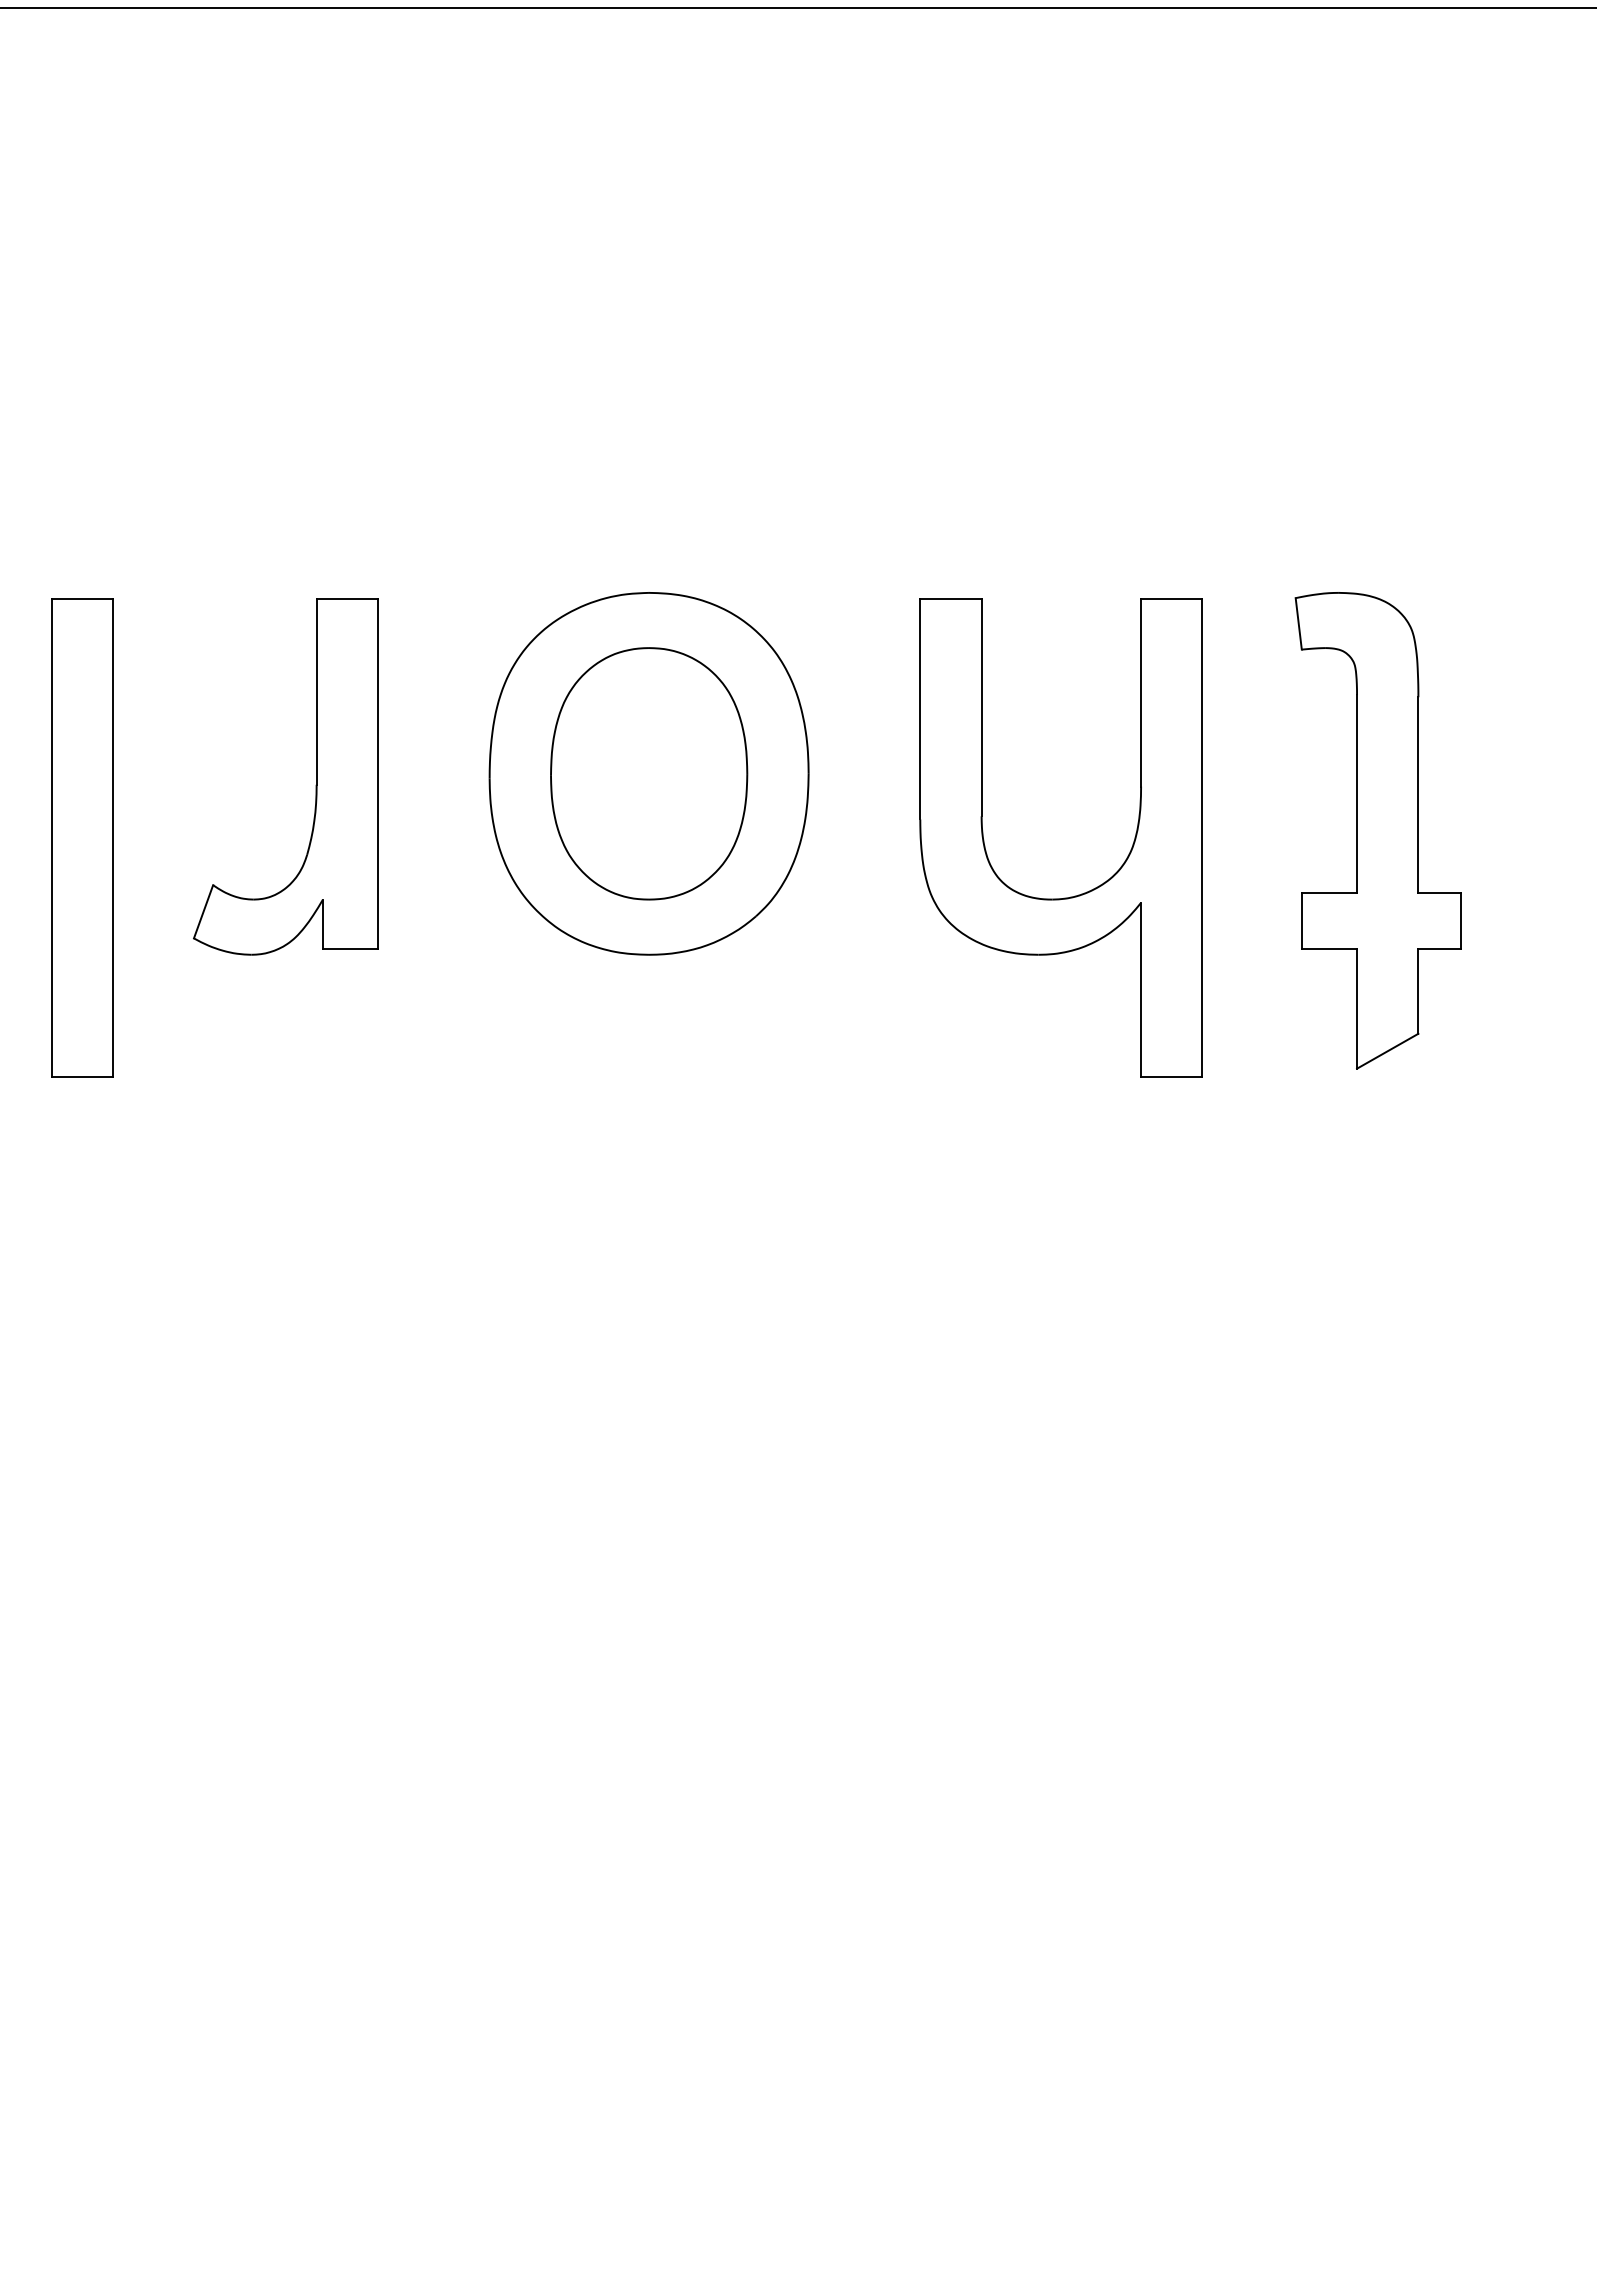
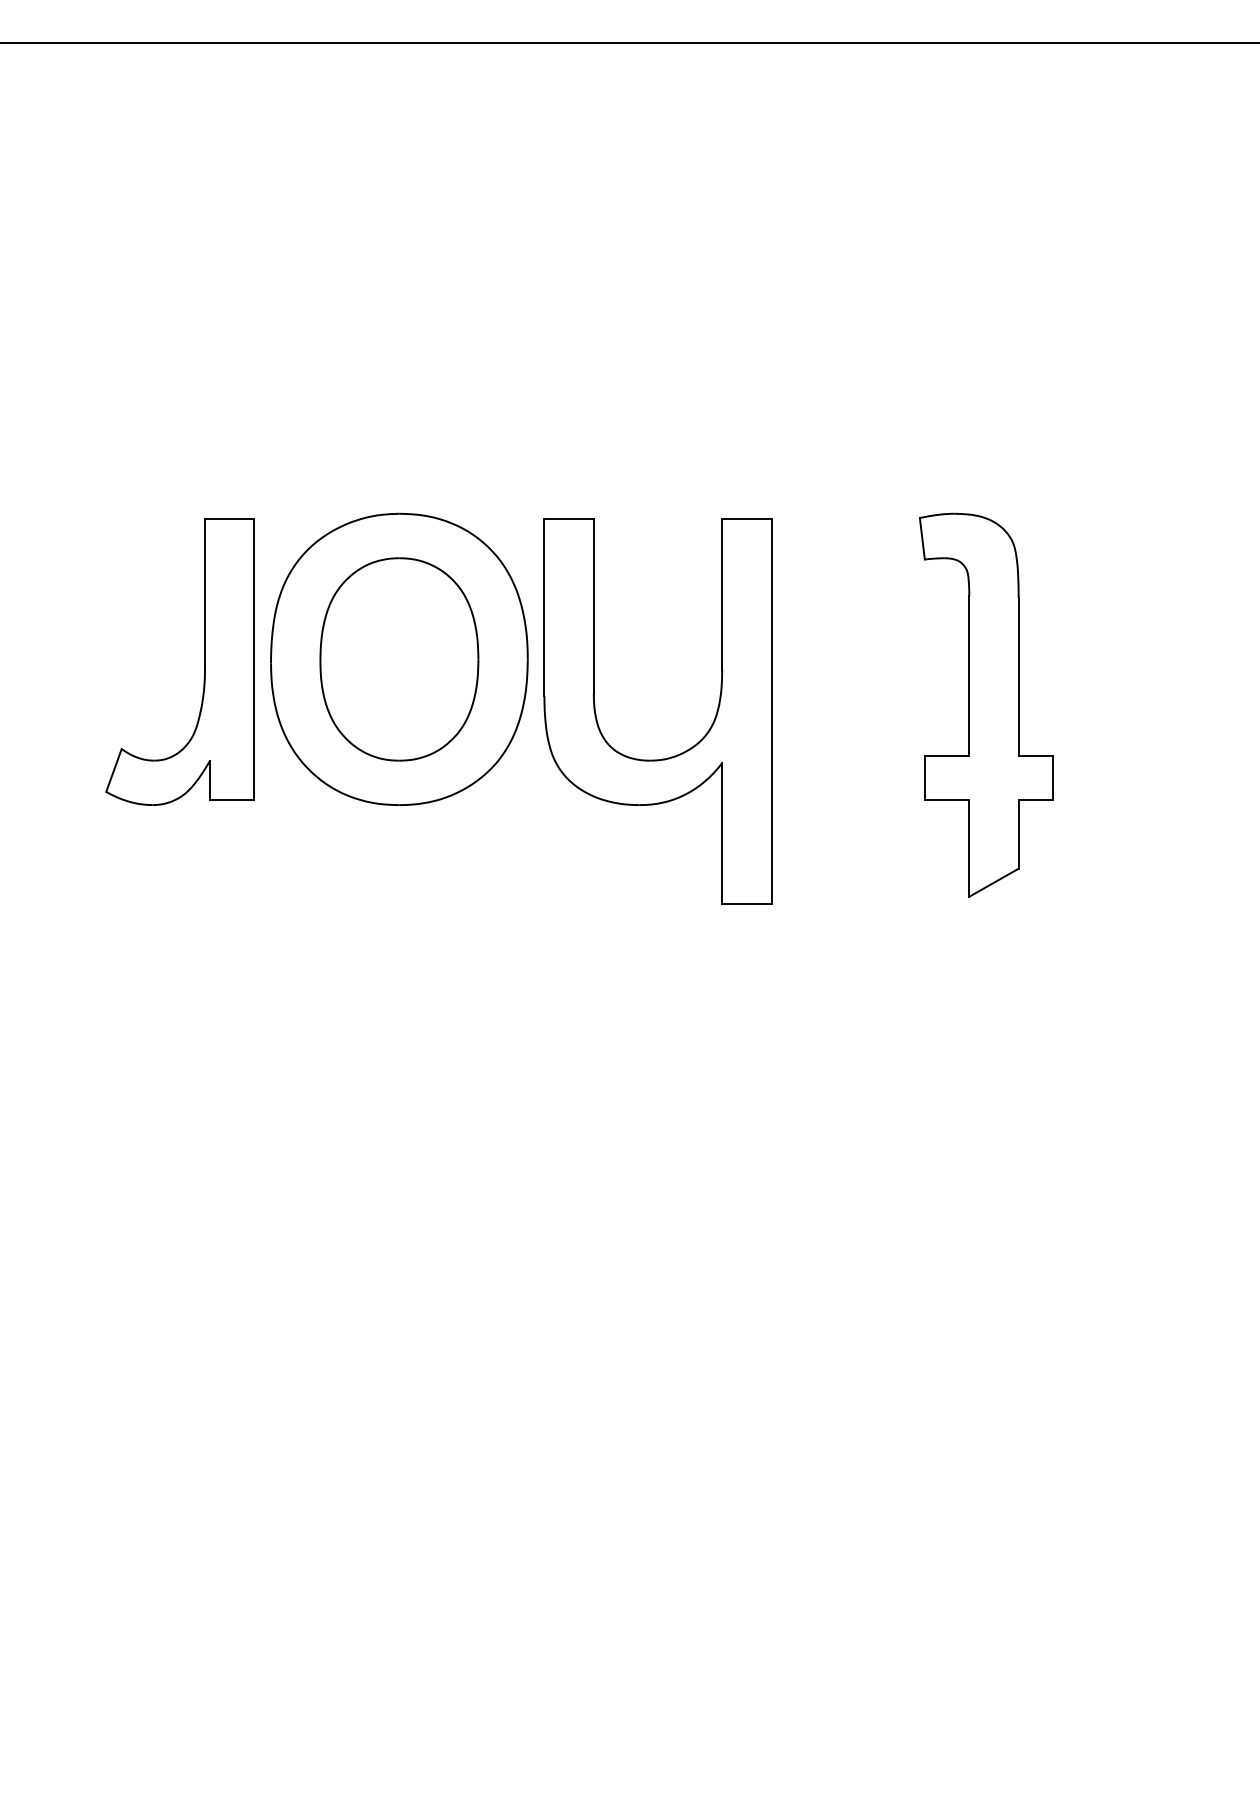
part: (316, 776) -> (204, 661), moved
part: (1074, 895) -> (668, 757), moved

